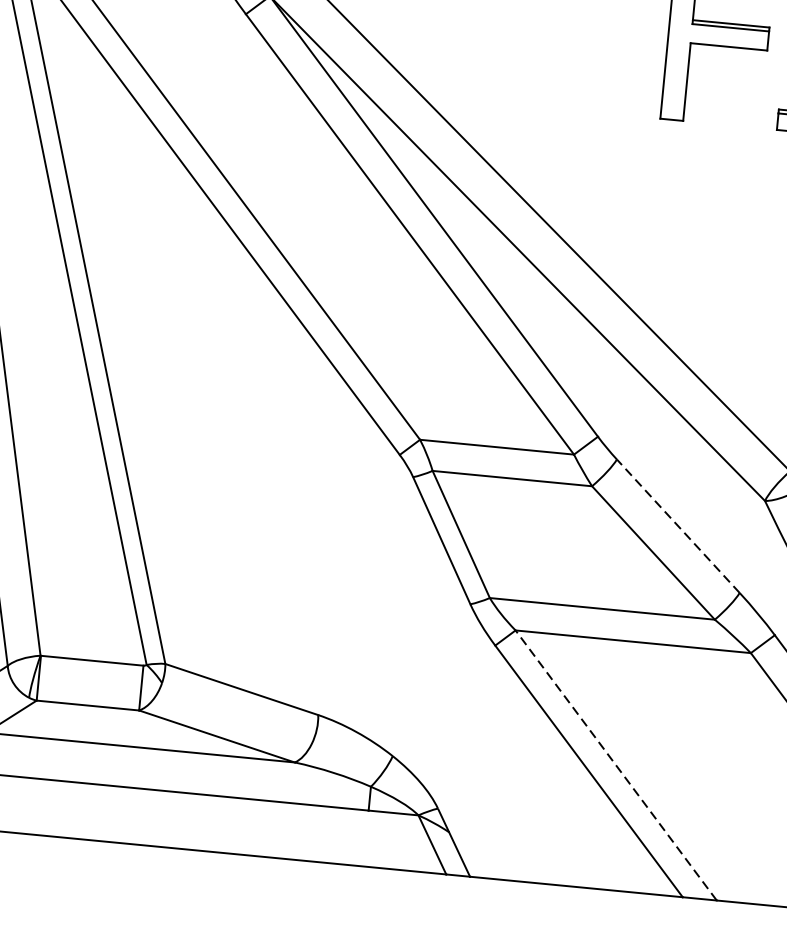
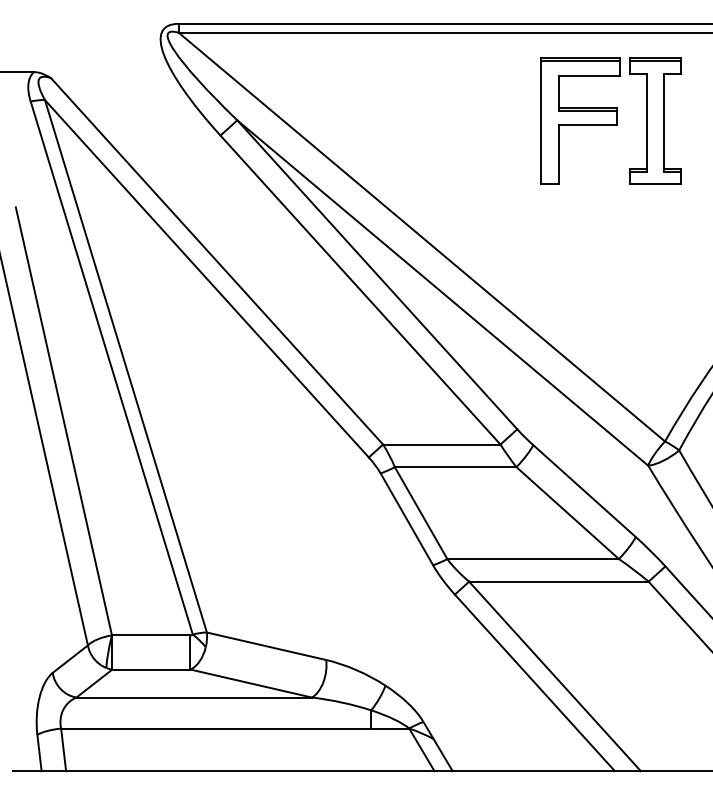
line: (678, 526) -> (584, 491), dashed -> solid
line: (615, 765) -> (554, 676), dashed -> solid

